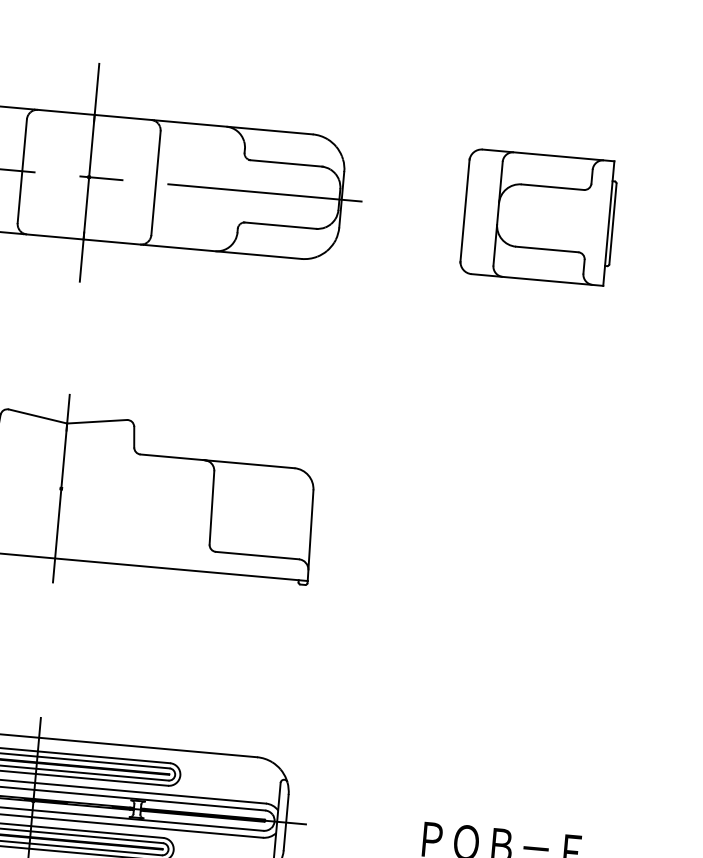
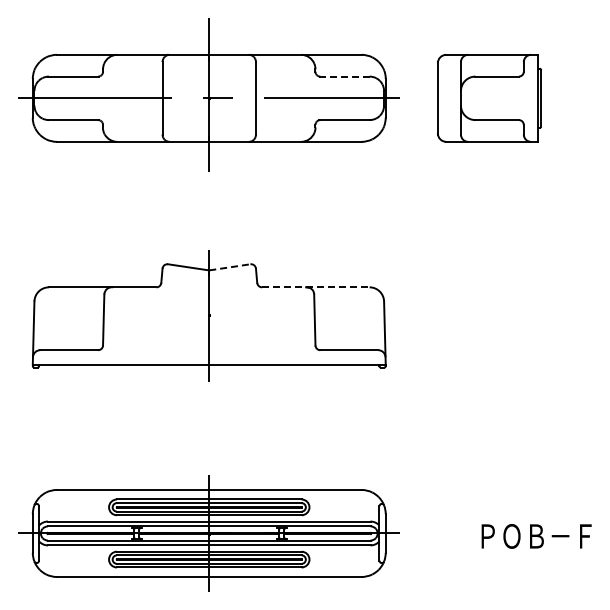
line: (285, 163) -> (344, 76), solid -> dashed
part: (538, 217) -> (489, 98), moved
line: (96, 421) -> (229, 267), solid -> dashed
line: (217, 461) -> (315, 287), solid -> dashed

